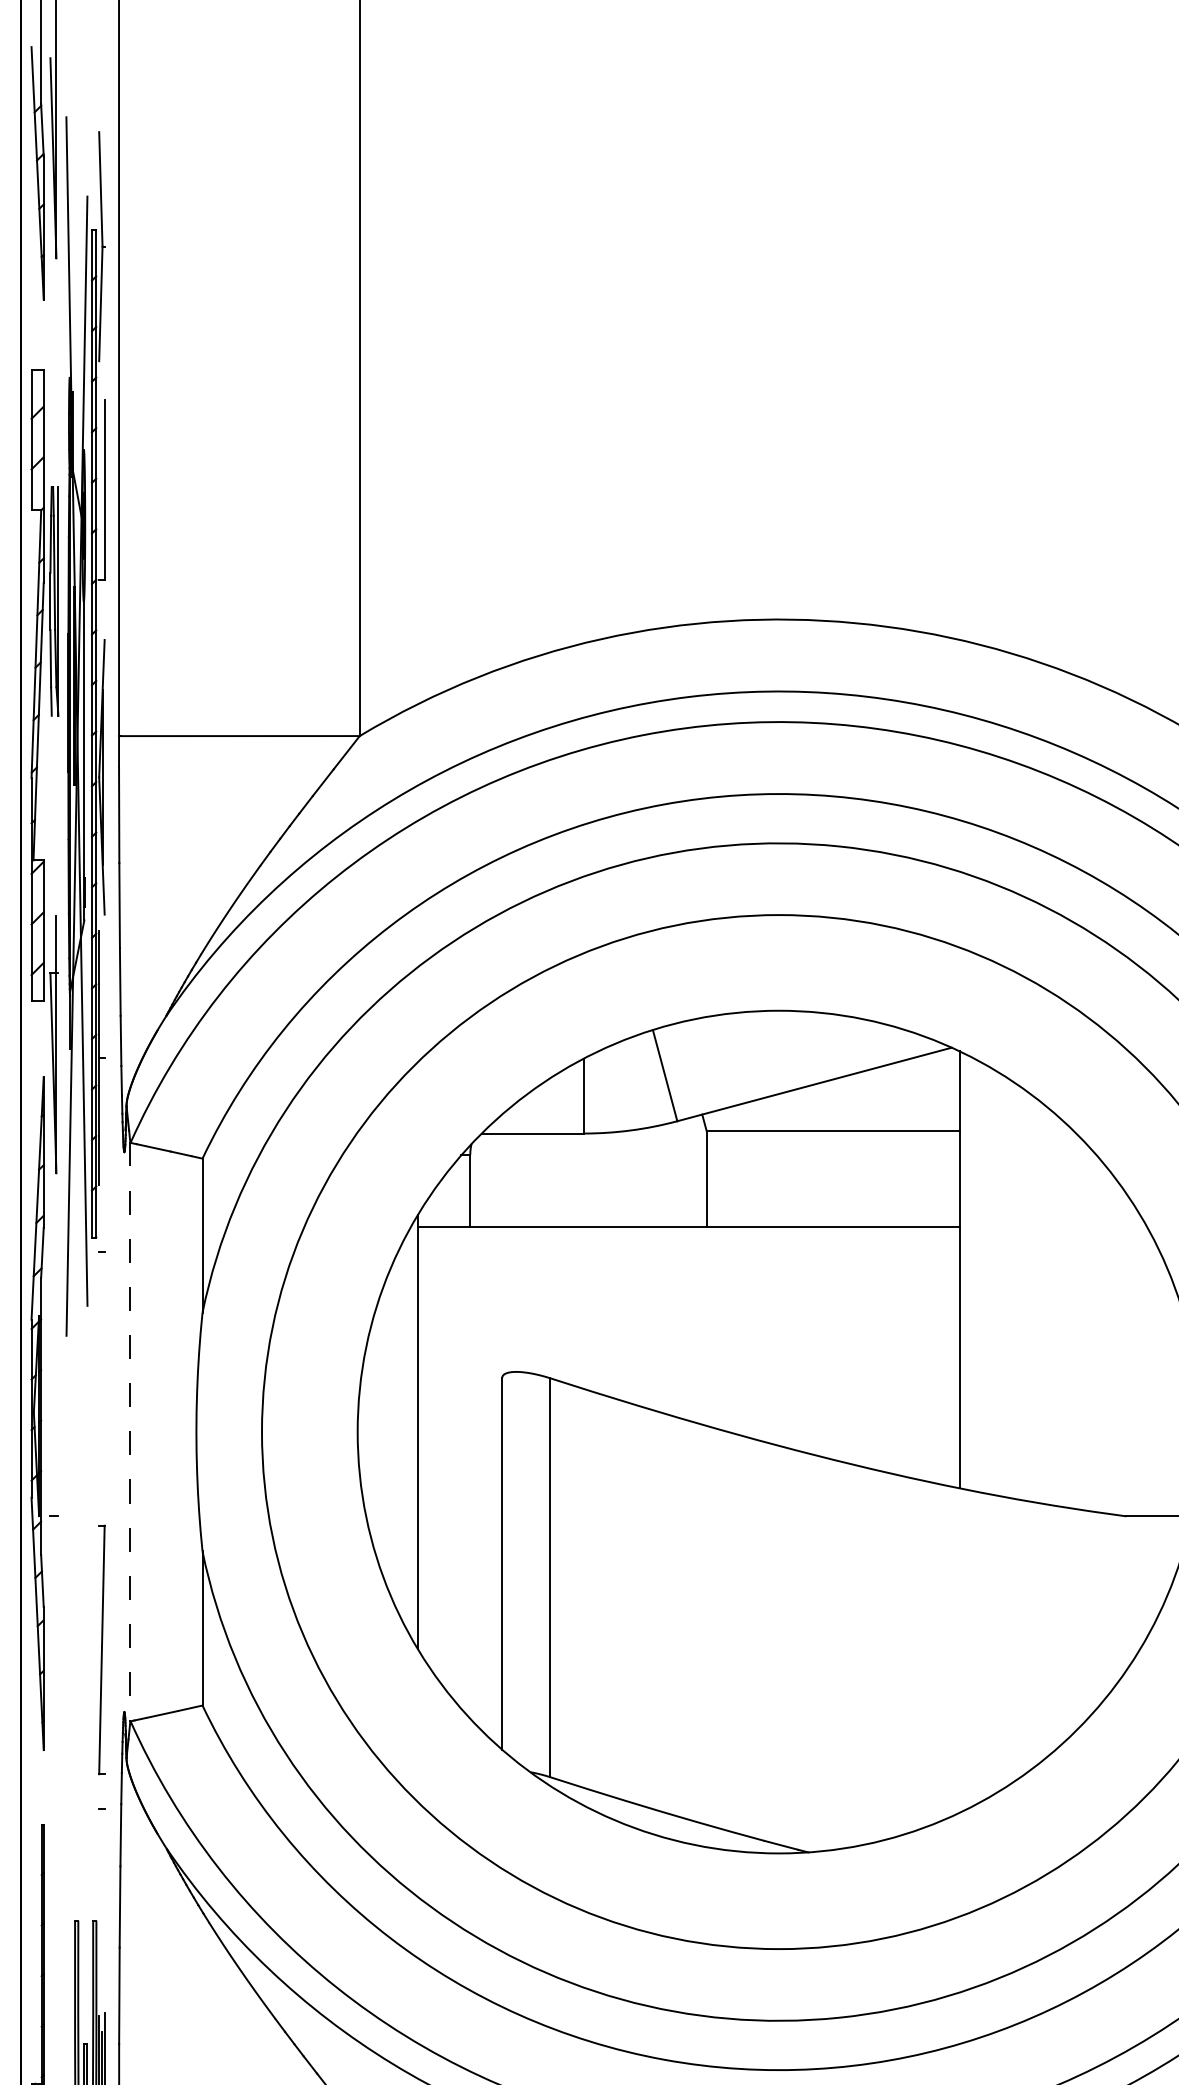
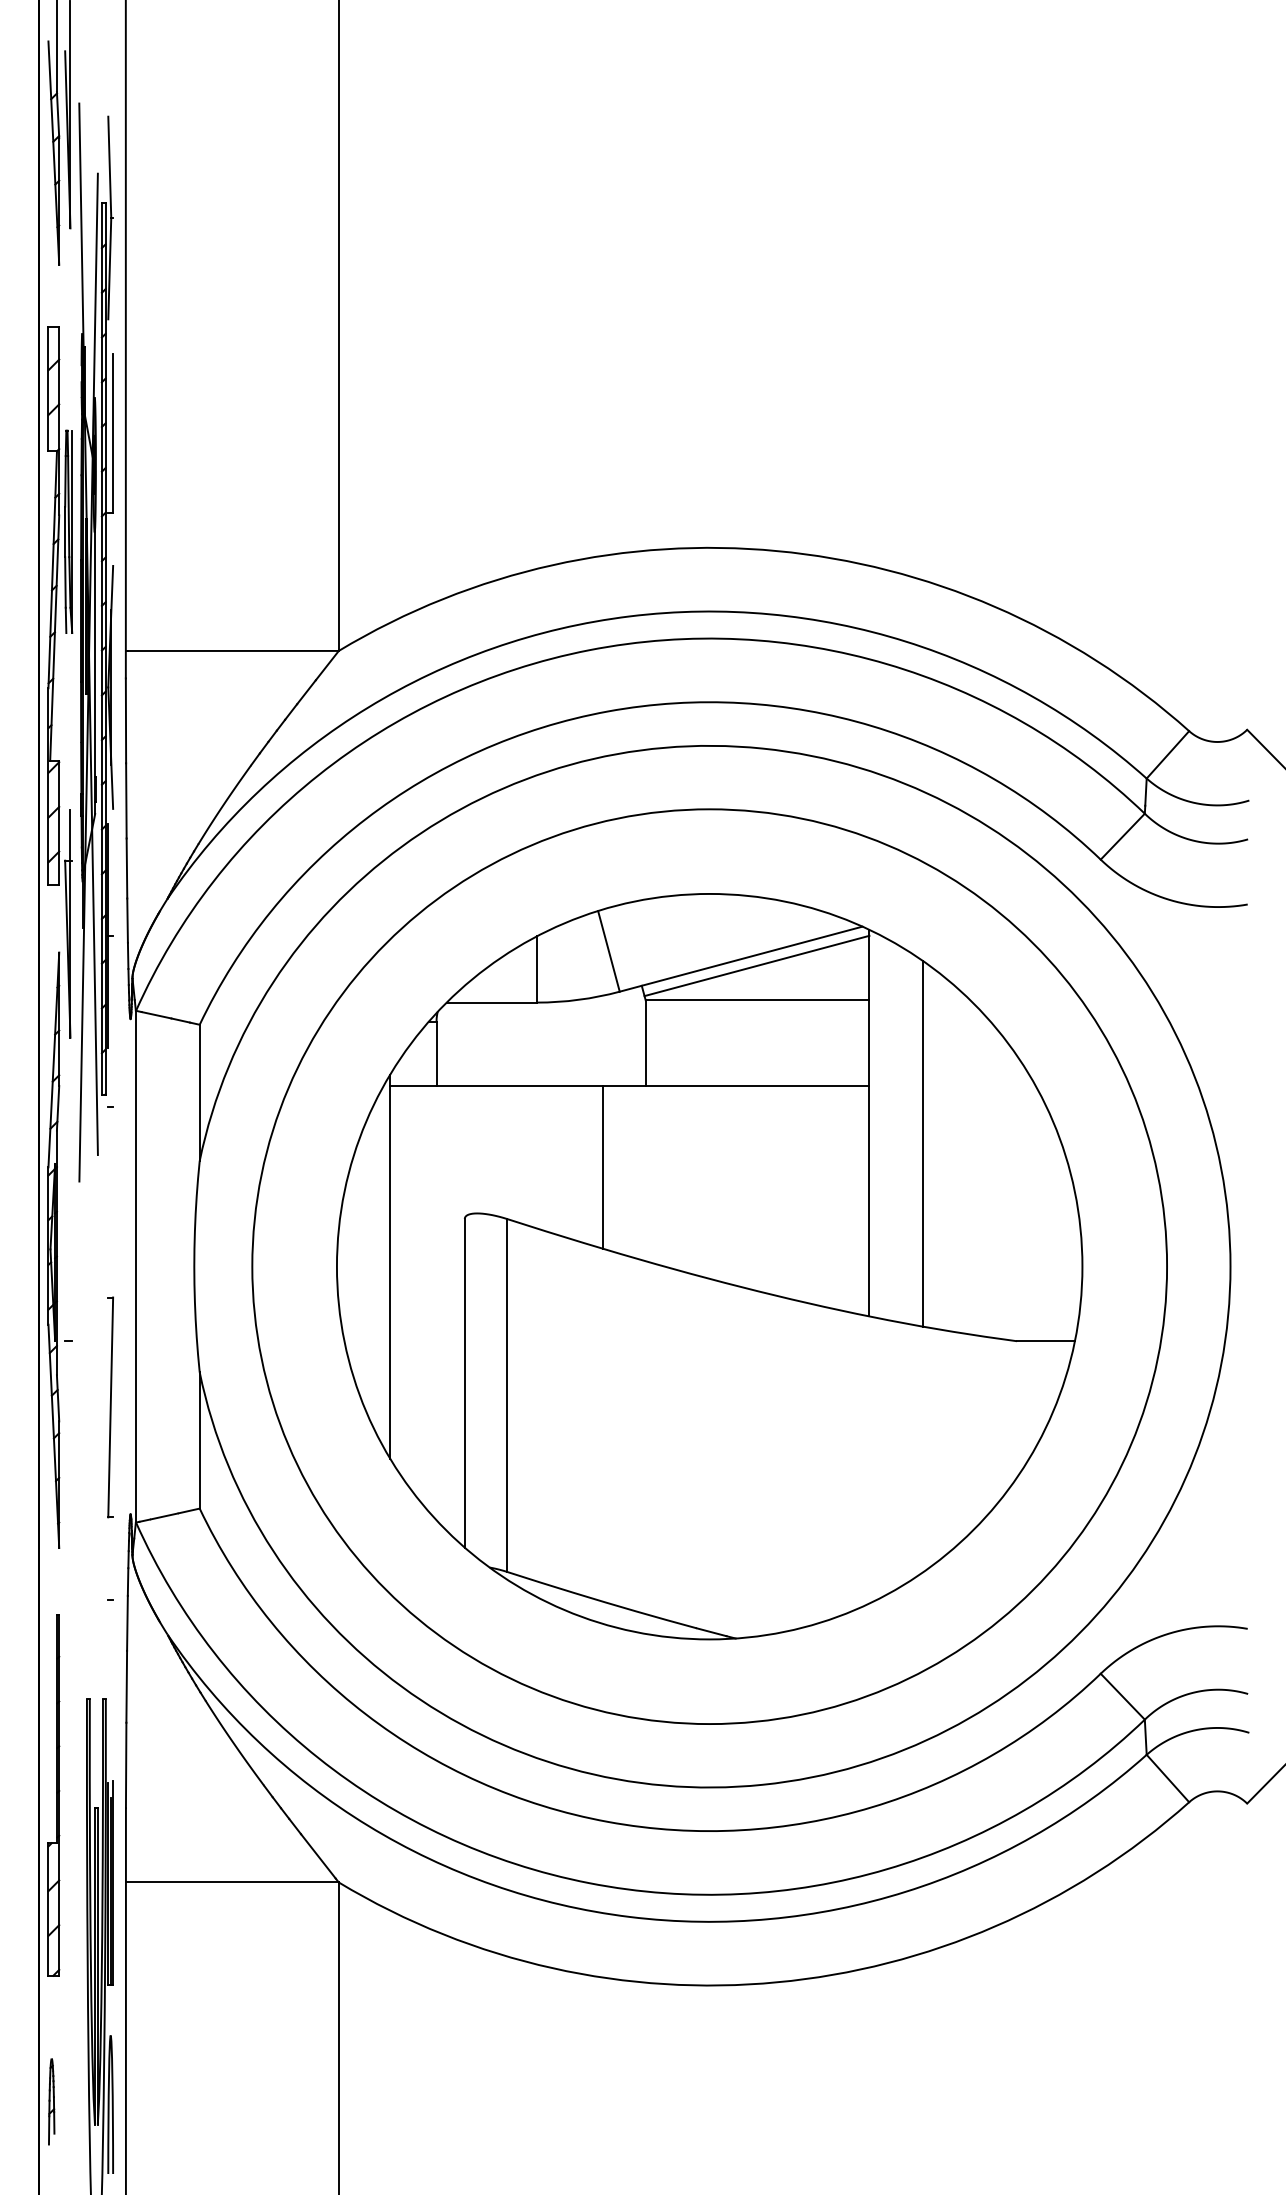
line: (831, 1091) -> (756, 965), added
line: (1019, 1292) -> (922, 1143), added
line: (658, 1318) -> (603, 1166), added
line: (129, 1433) -> (135, 1267), dashed -> solid
part: (101, 1650) -> (110, 1407), moved

